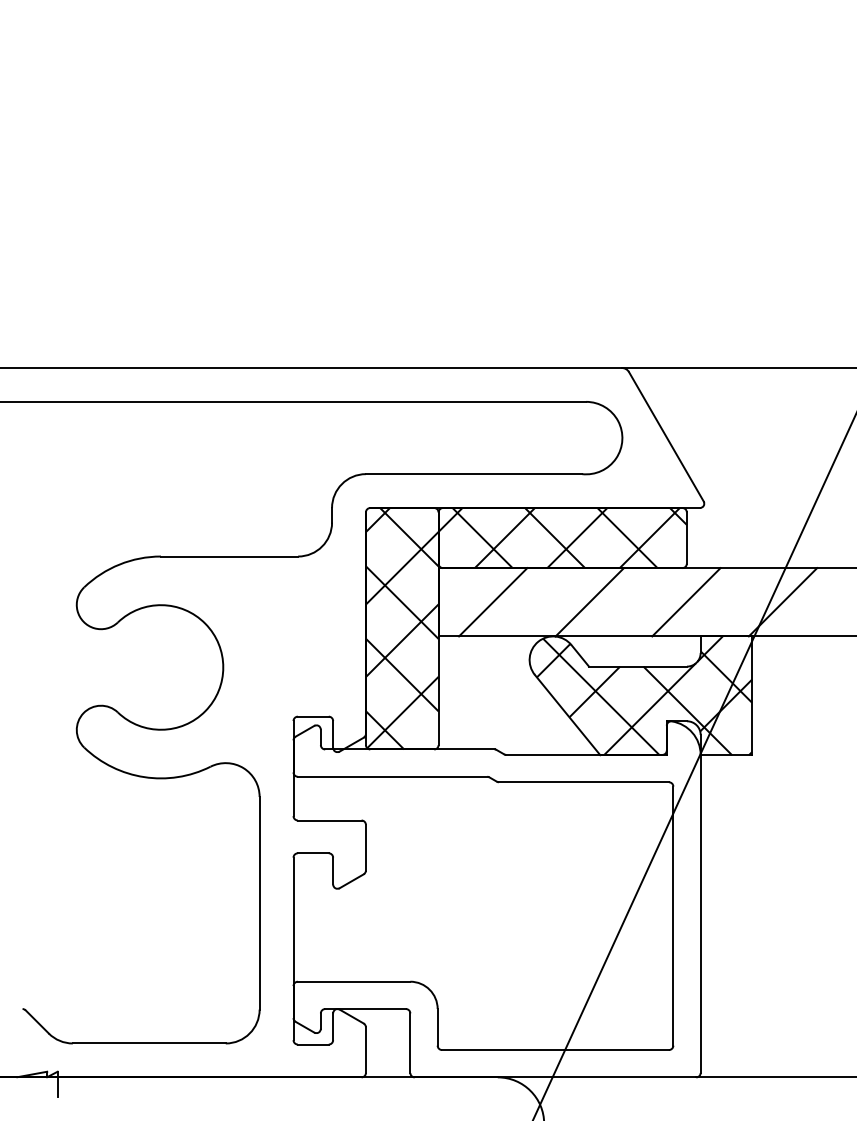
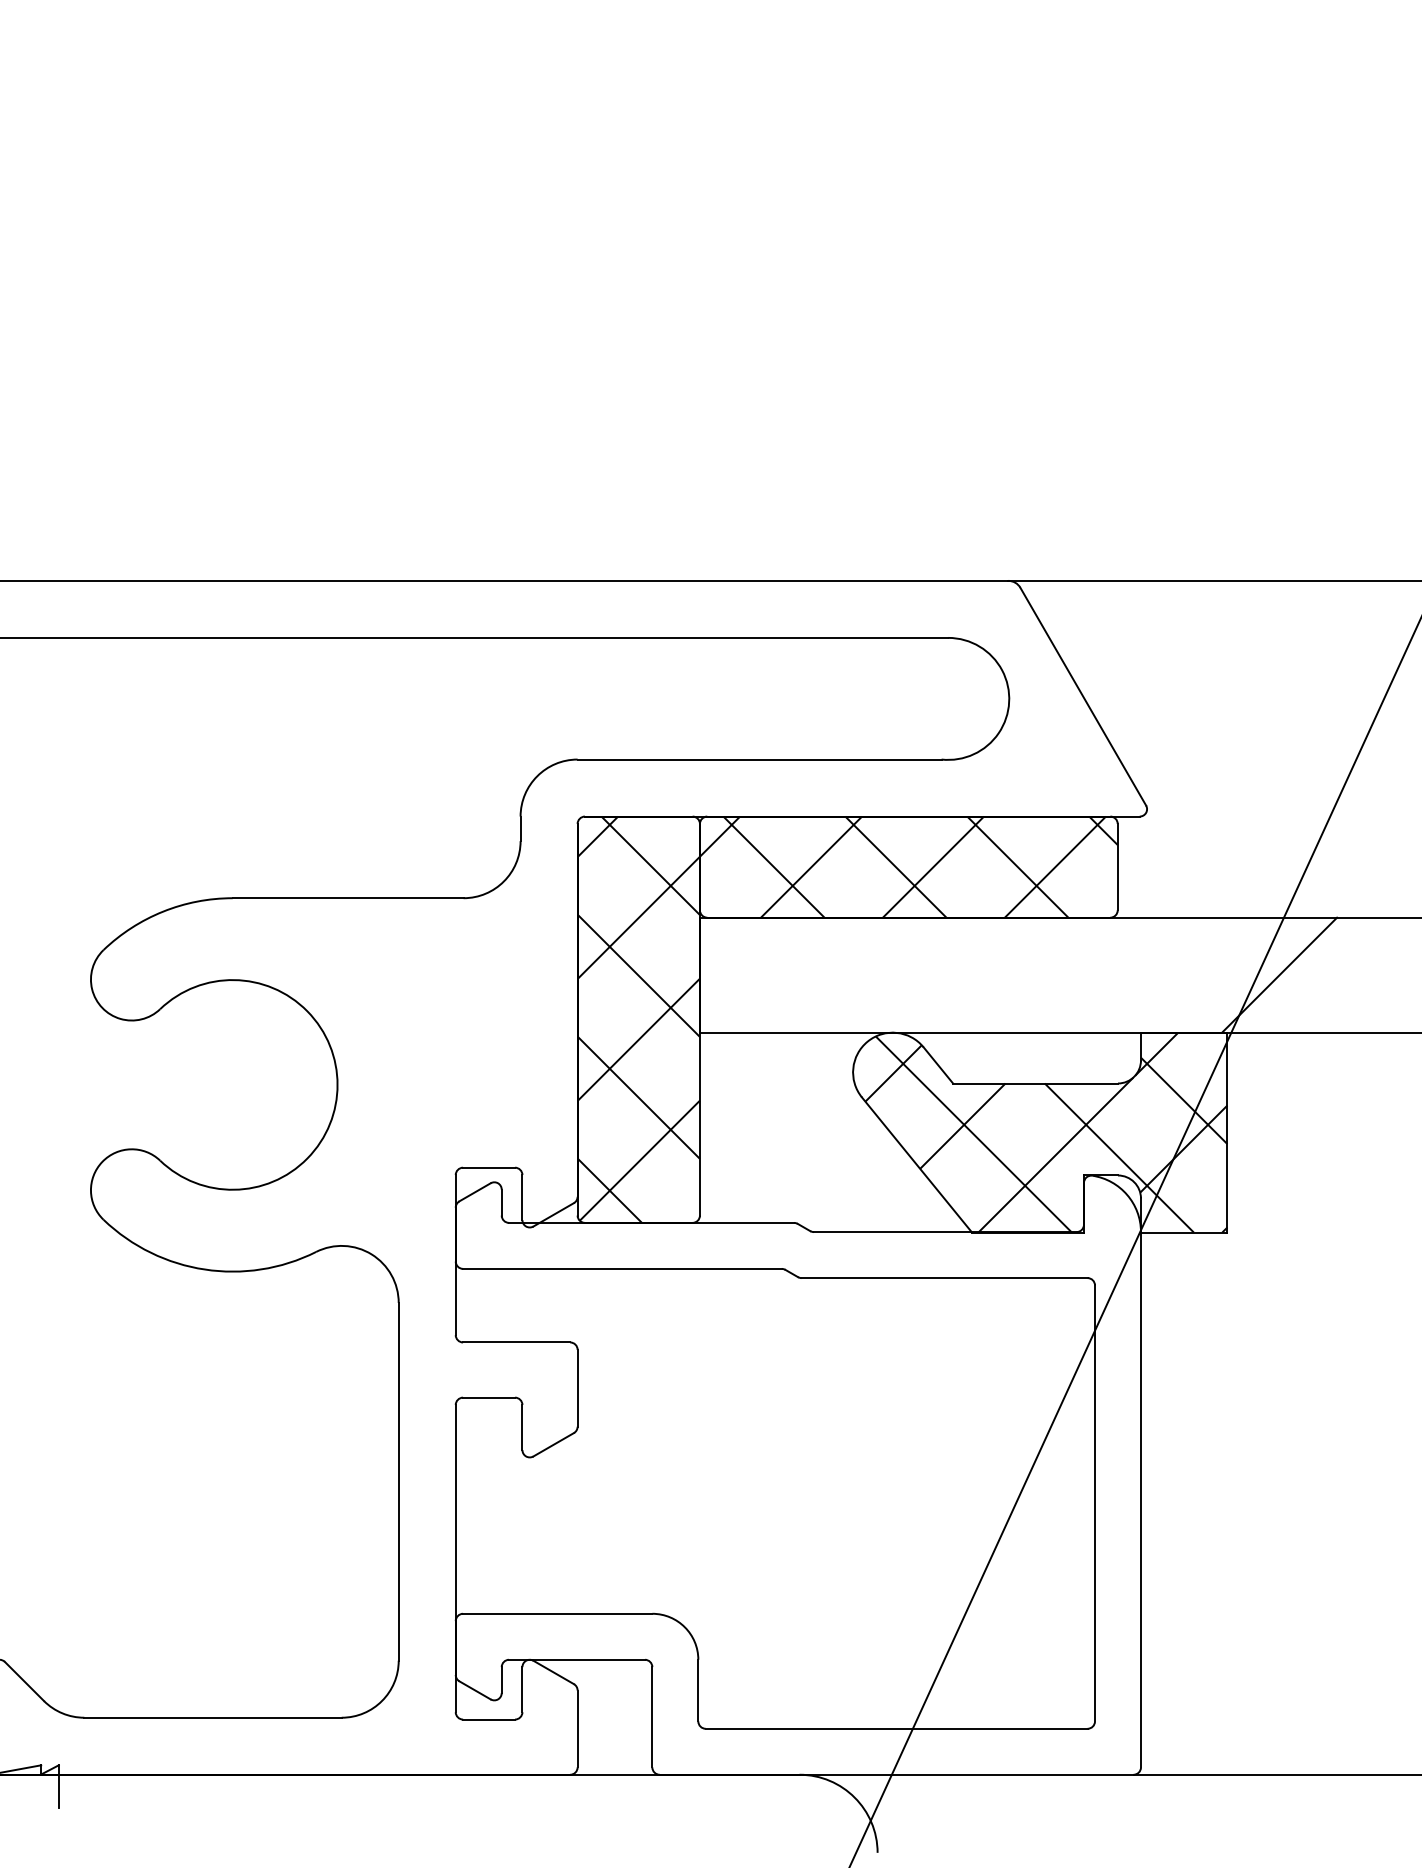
line: (493, 602) -> (792, 975), removed
line: (589, 602) -> (953, 975), removed
line: (686, 602) -> (1117, 975), removed

